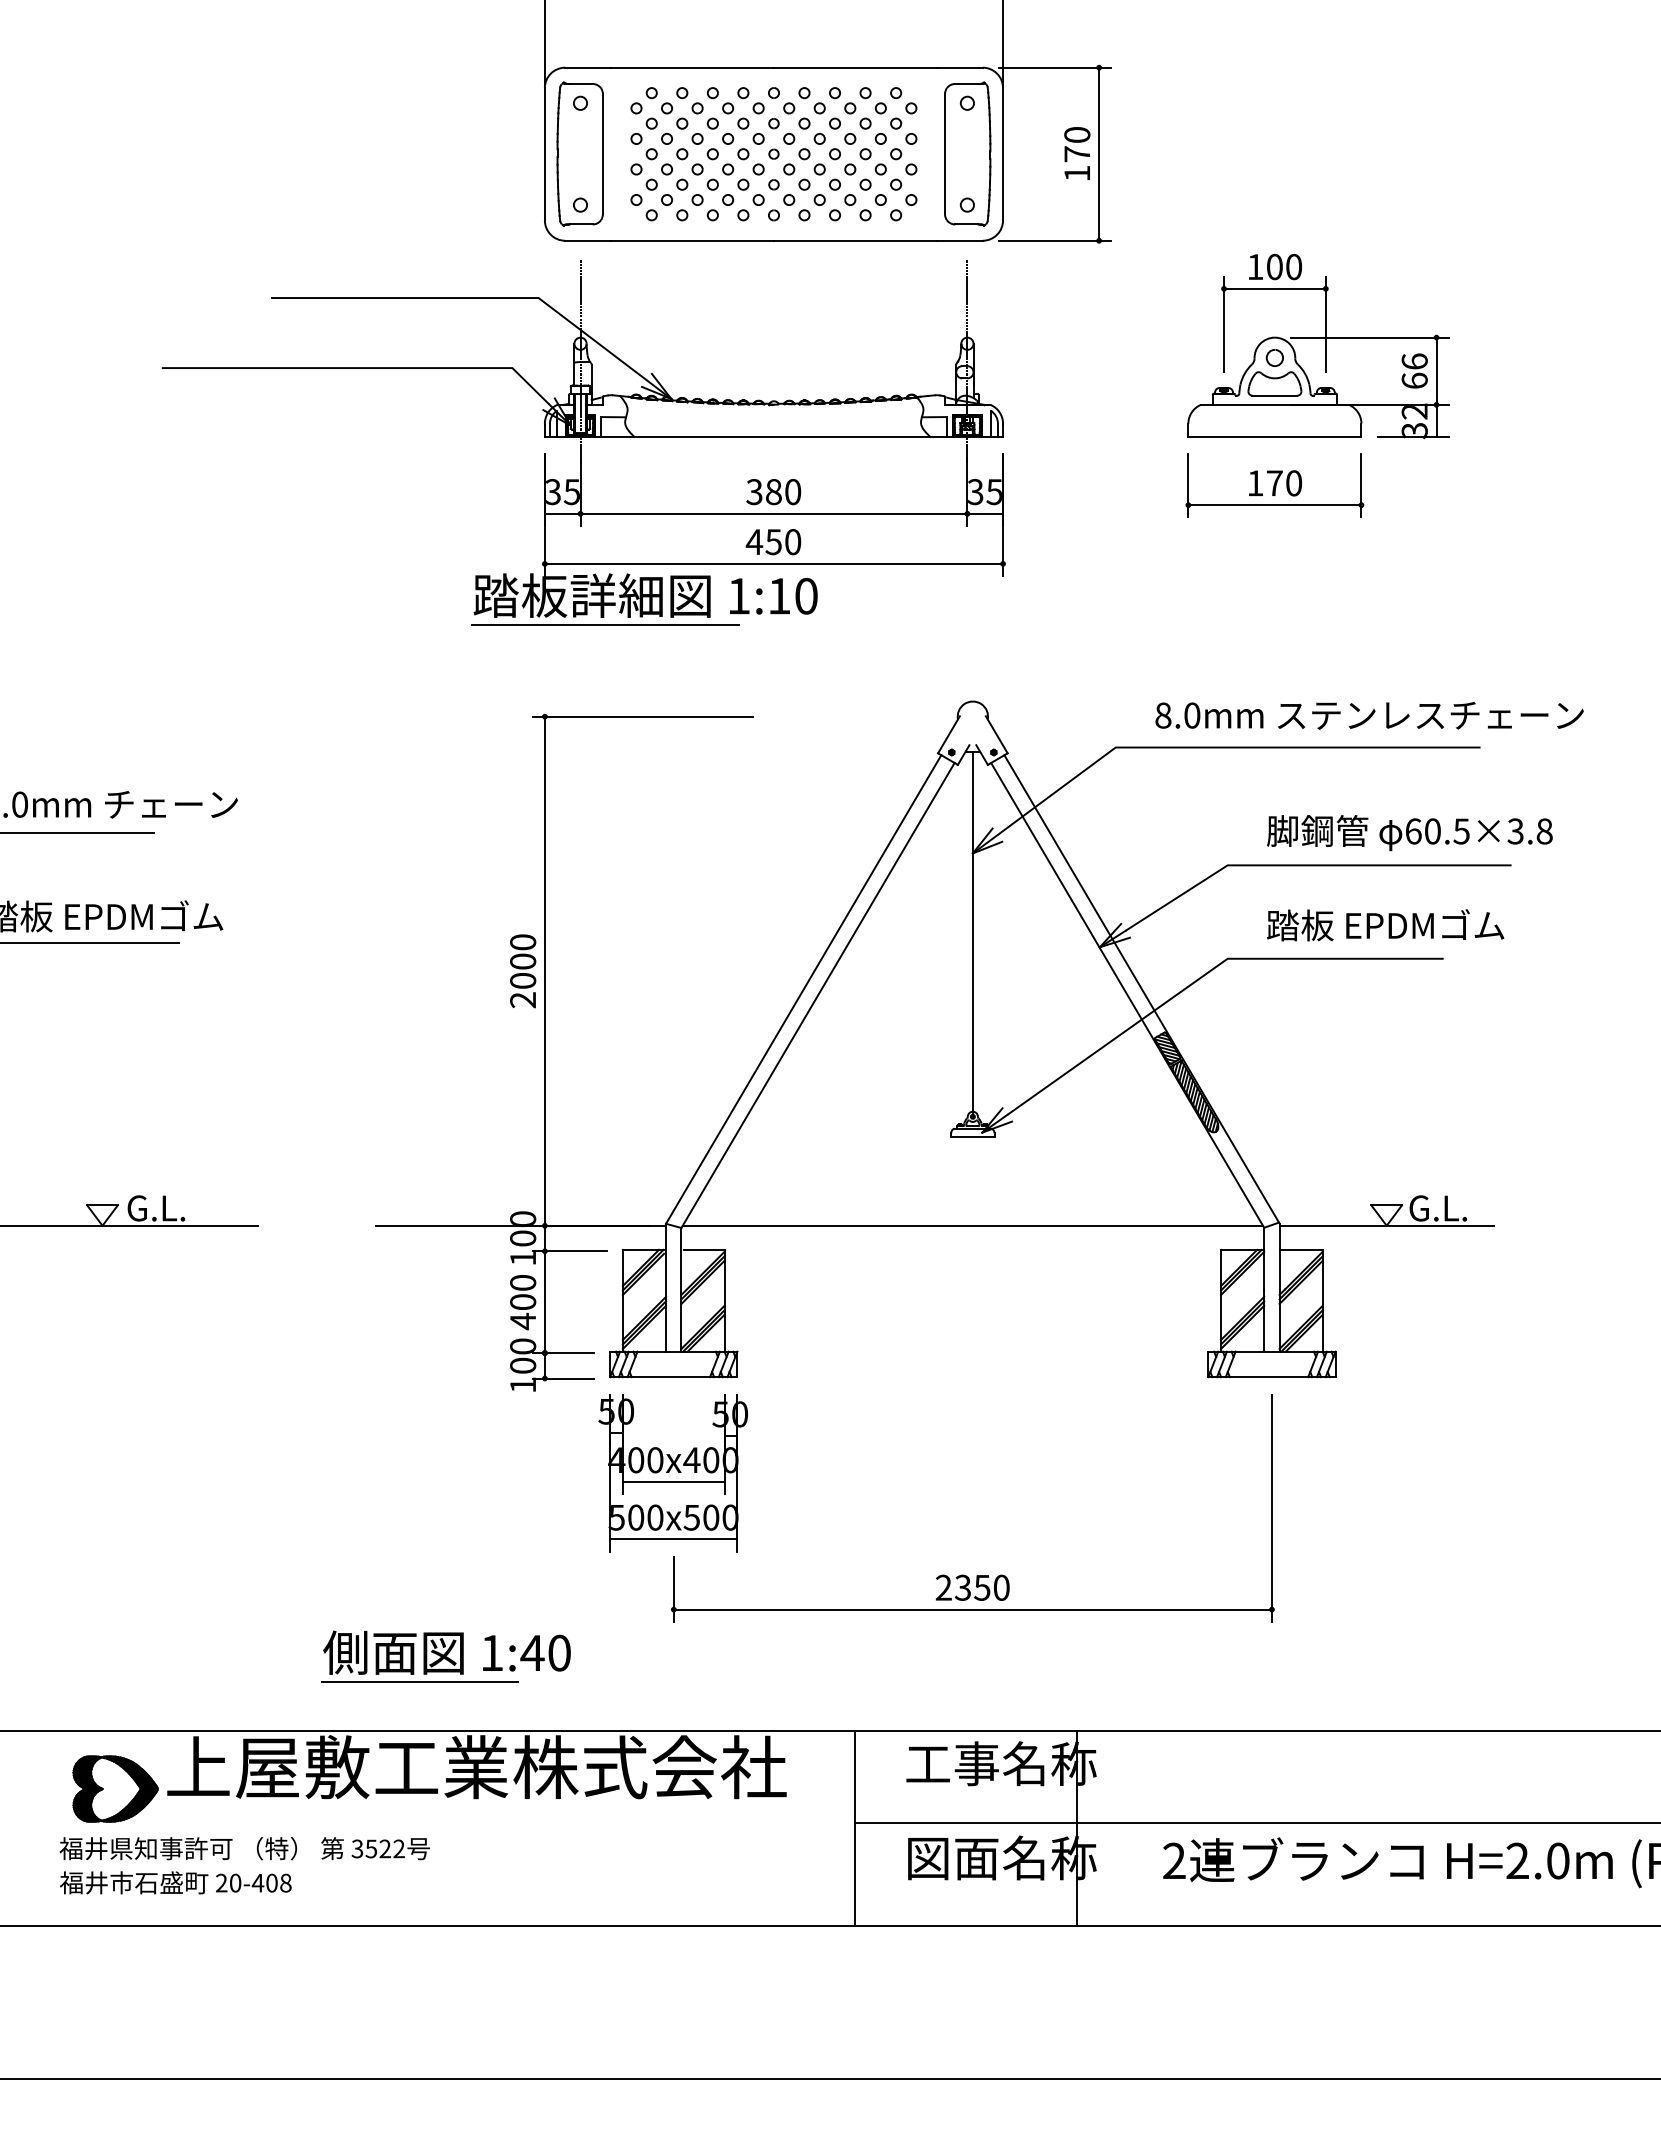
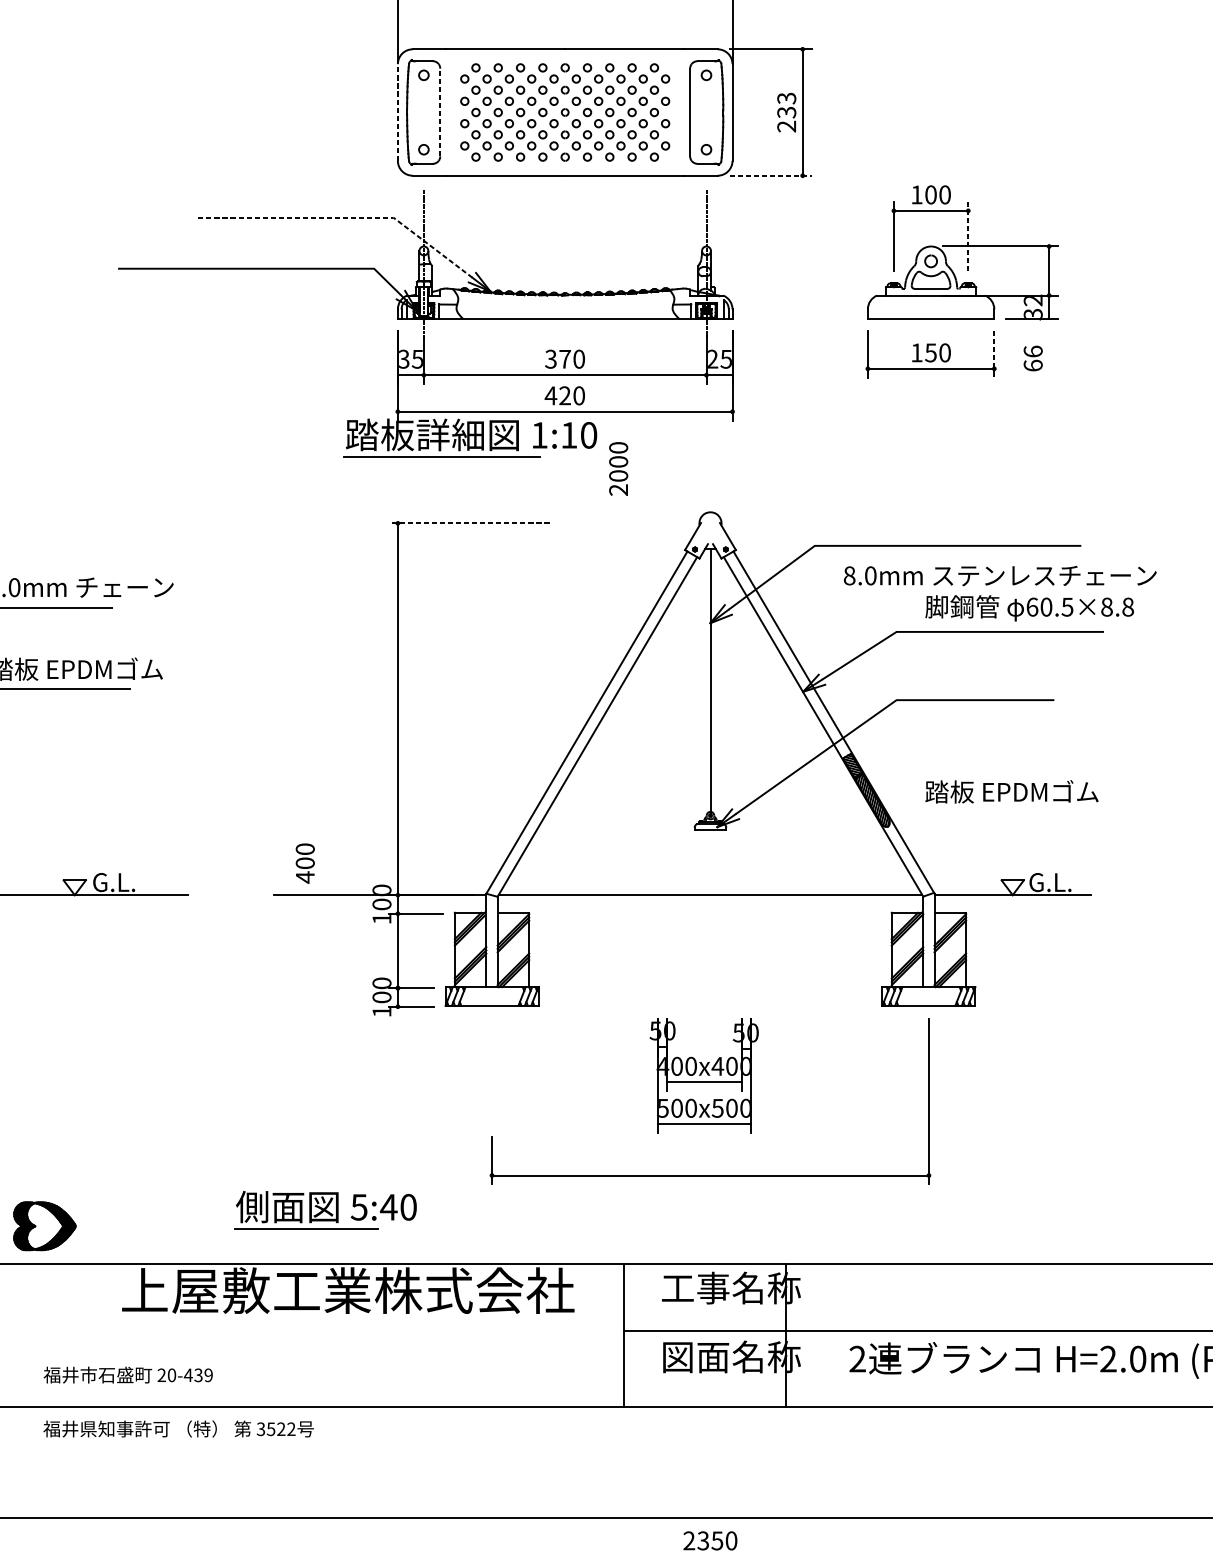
line: (544, 153) -> (397, 111), solid -> dashed
line: (602, 153) -> (439, 111), solid -> dashed
text: (1077, 154) -> (786, 112), 170 -> 233
line: (1055, 240) -> (770, 175), solid -> dashed
line: (473, 298) -> (345, 217), solid -> dashed
line: (1325, 324) -> (968, 236), solid -> dashed
text: (1414, 370) -> (1033, 358), moved
text: (1274, 483) -> (930, 353), 170 -> 150
line: (1361, 485) -> (994, 354), solid -> dashed
text: (773, 492) -> (564, 359), 380 -> 370
text: (975, 492) -> (712, 359), 35 -> 25
text: (773, 542) -> (564, 396), 450 -> 420
text: (1369, 715) -> (1000, 575), moved
line: (642, 716) -> (469, 523), solid -> dashed
text: (1515, 831) -> (1106, 607), 60.5×3.8 -> 60.5×8.8
text: (1385, 925) -> (1011, 791), moved
text: (523, 971) -> (618, 469), moved
text: (523, 1302) -> (305, 863), moved
part: (672, 1473) -> (703, 1076), moved
text: (972, 1587) -> (710, 1540), moved
text: (491, 1653) -> (358, 1207), 1:40 -> 5:40
part: (115, 1788) -> (44, 1225), moved
text: (244, 1848) -> (178, 1428), moved
text: (278, 1882) -> (203, 1374), 20-408 -> 20-439

